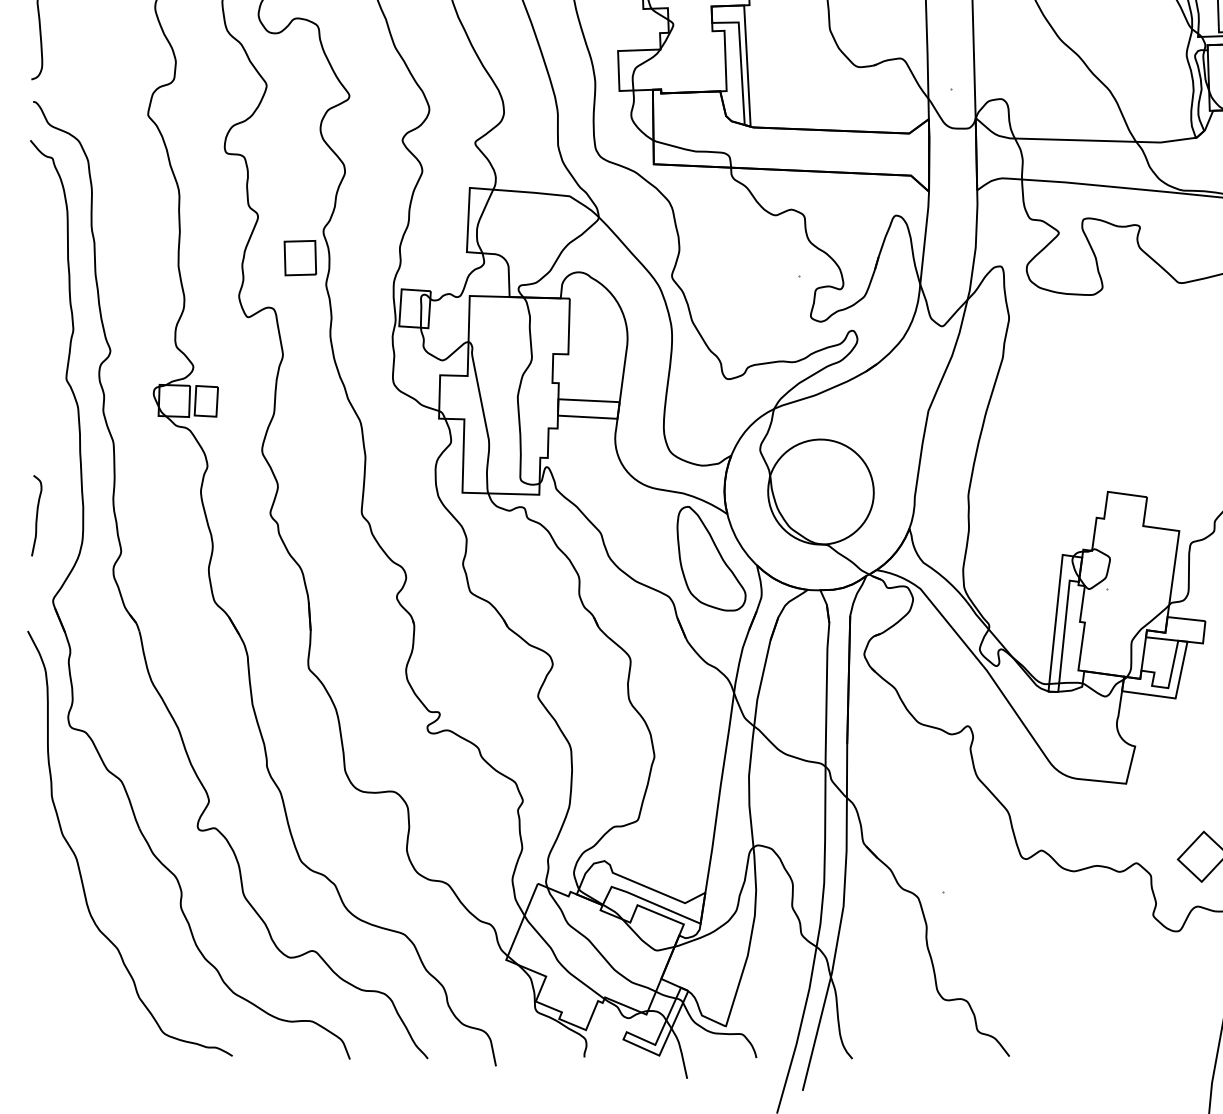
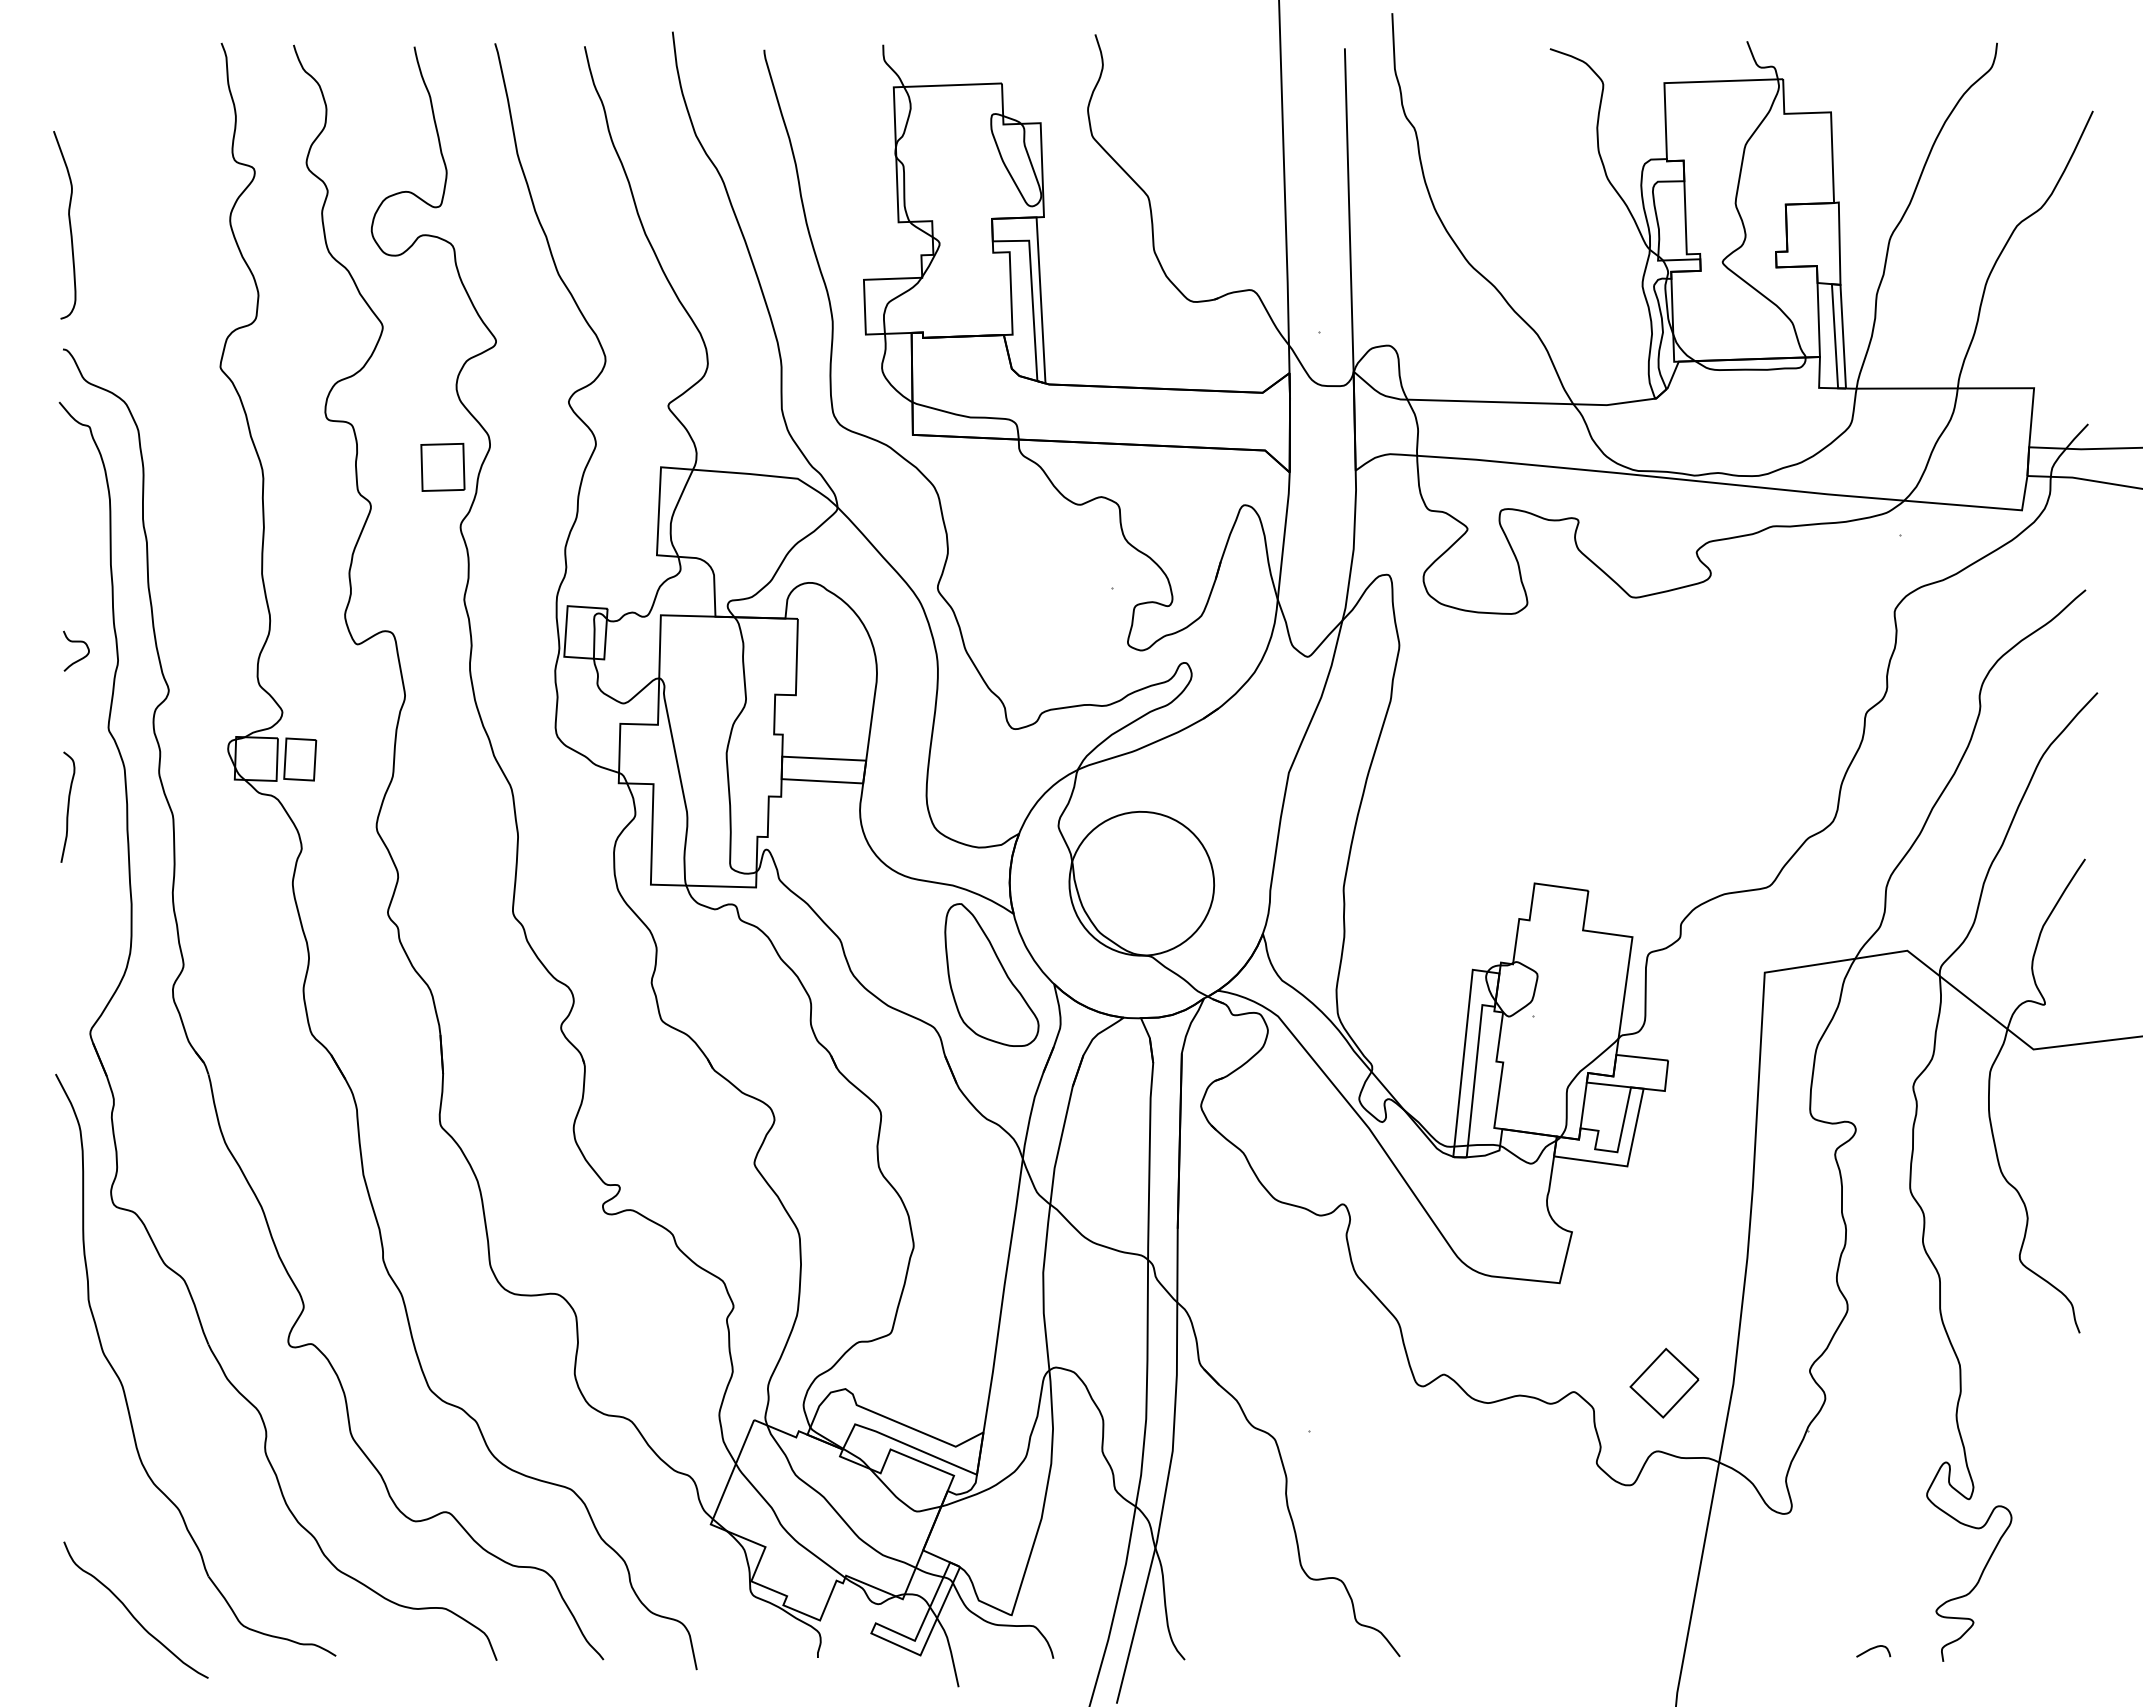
part: (300, 257) -> (442, 466), moved
curve: (43, 315) -> (76, 642), added
curve: (36, 515) -> (67, 806), moved
curve: (83, 1024) -> (131, 1612), added

